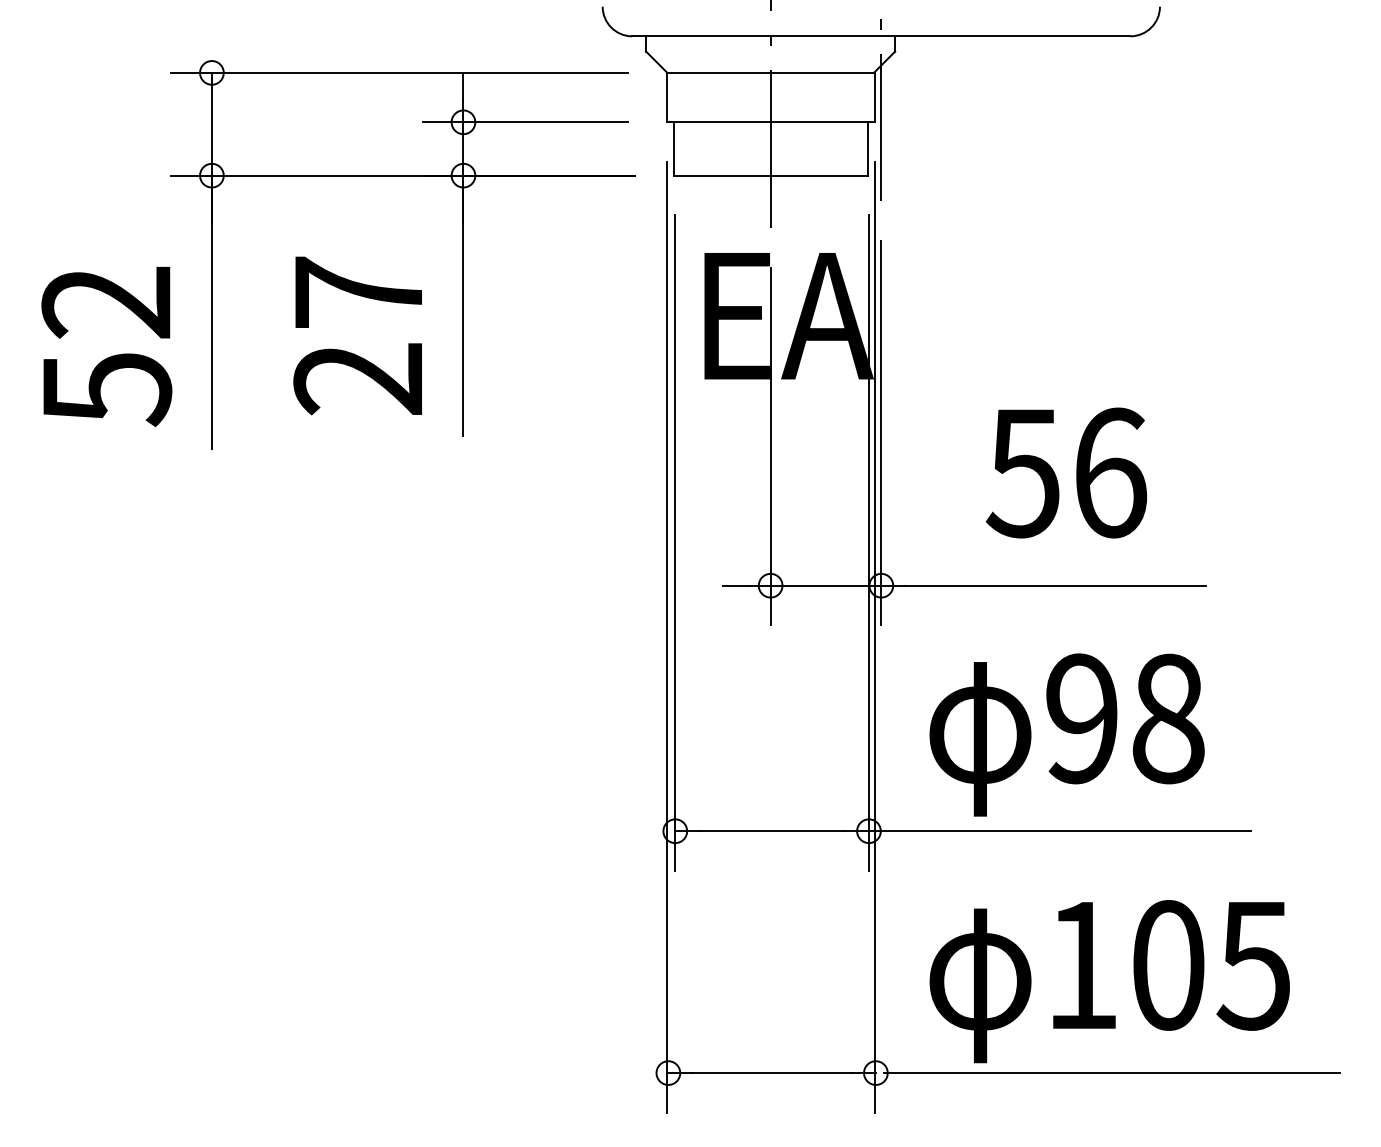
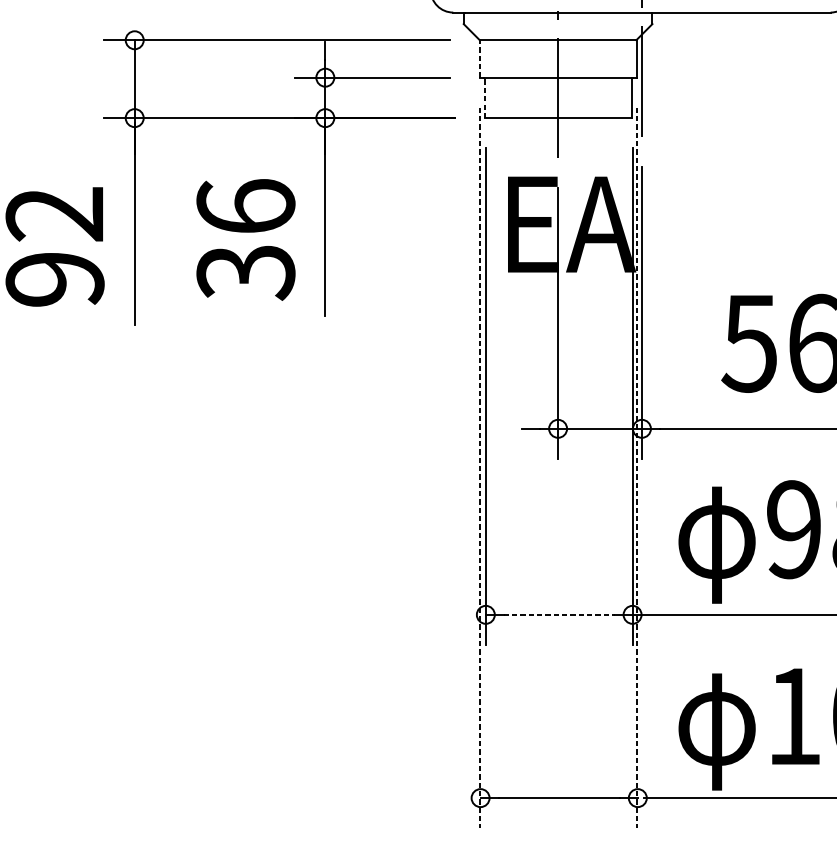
line: (667, 97) -> (479, 58), solid -> dashed
line: (674, 149) -> (485, 98), solid -> dashed
text: (358, 336) -> (245, 239), 27 -> 36
text: (106, 390) -> (54, 280), 52 -> 92
line: (667, 637) -> (479, 468), solid -> dashed
line: (874, 637) -> (636, 468), solid -> dashed
line: (772, 831) -> (559, 615), solid -> dashed

